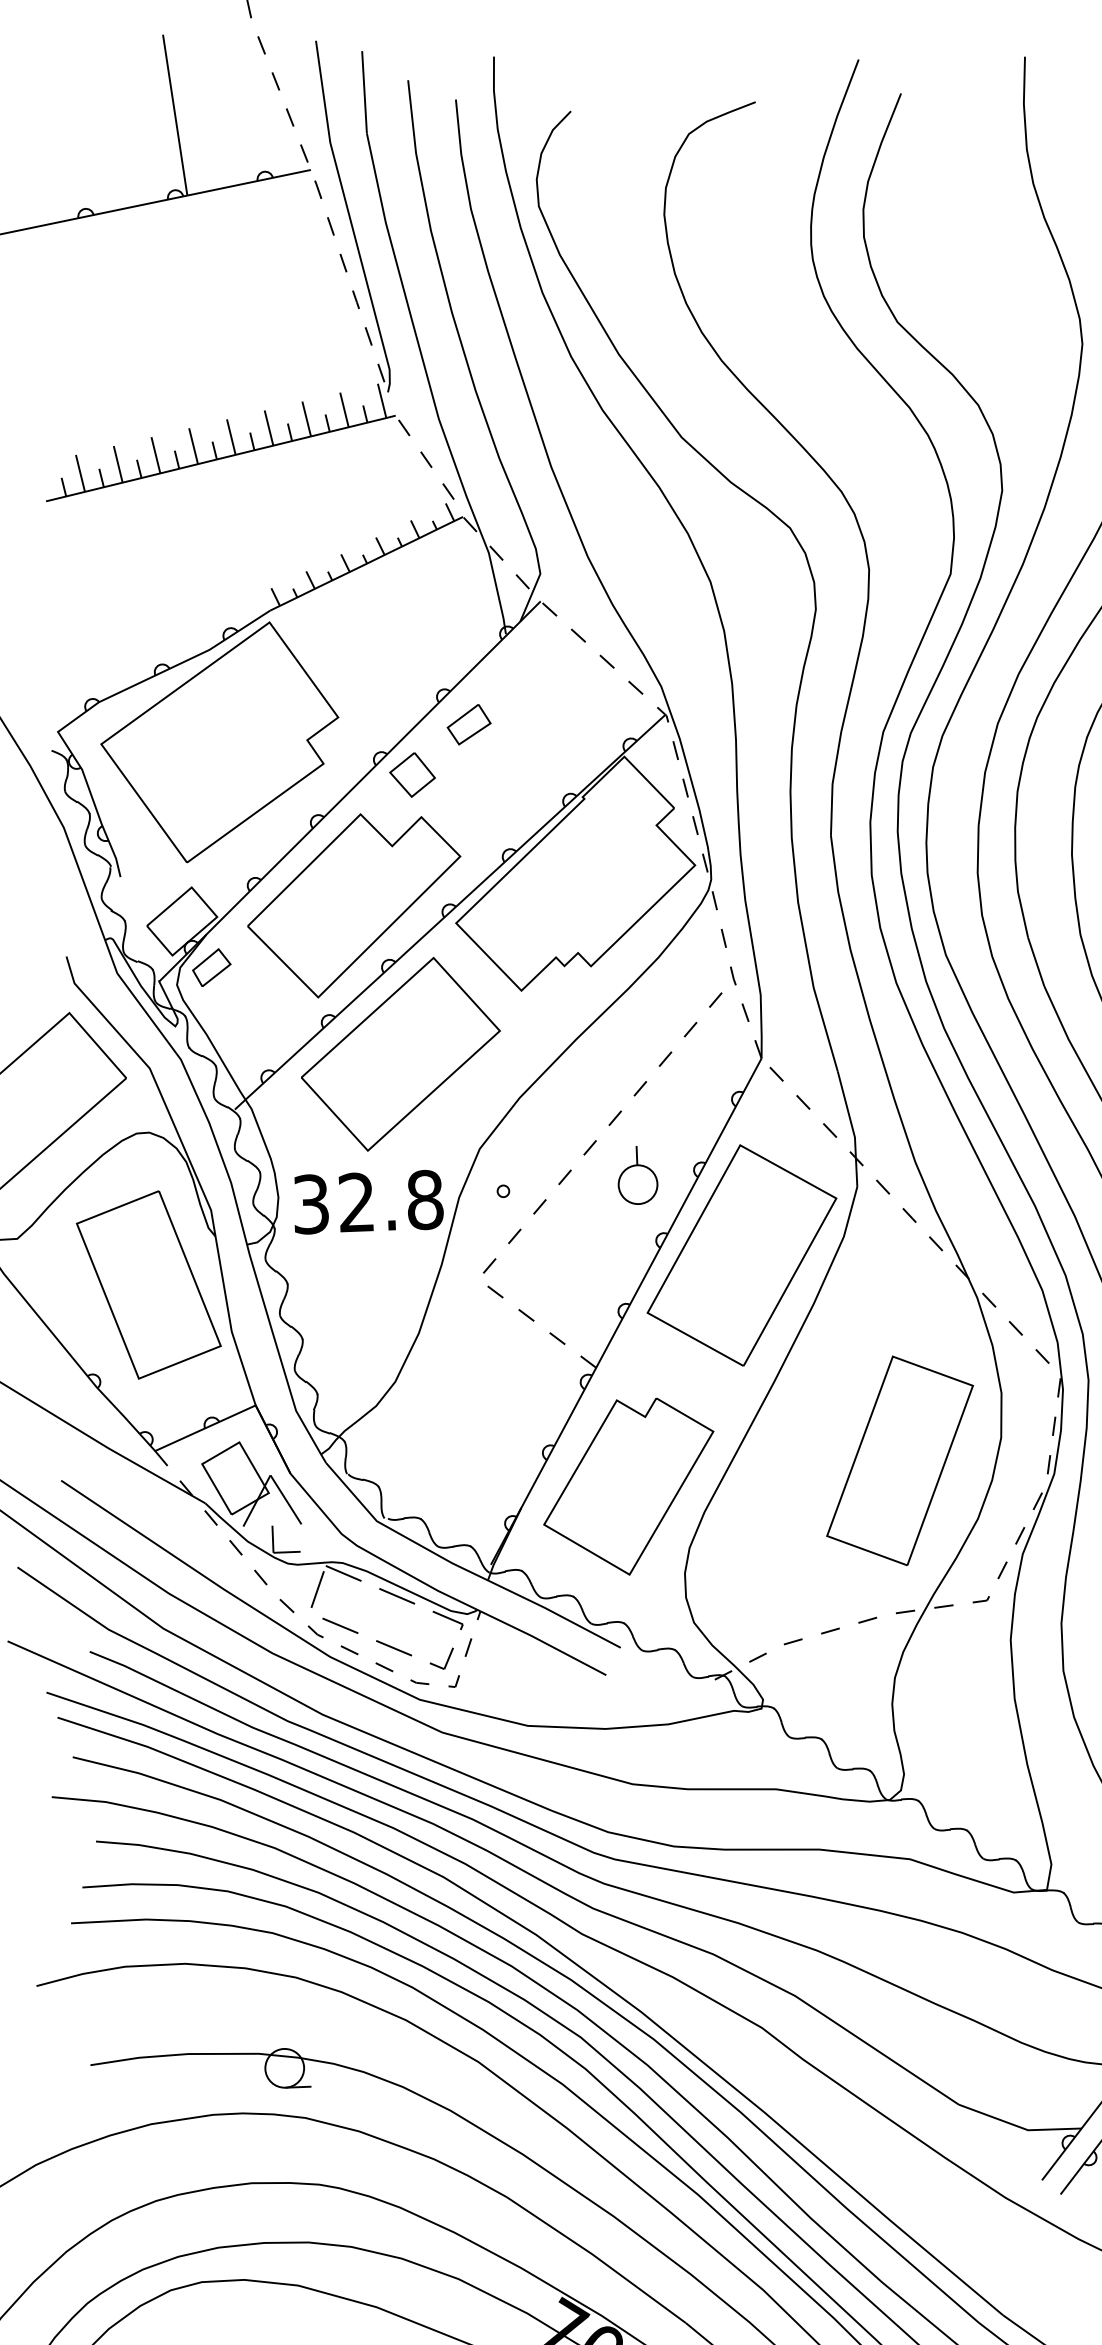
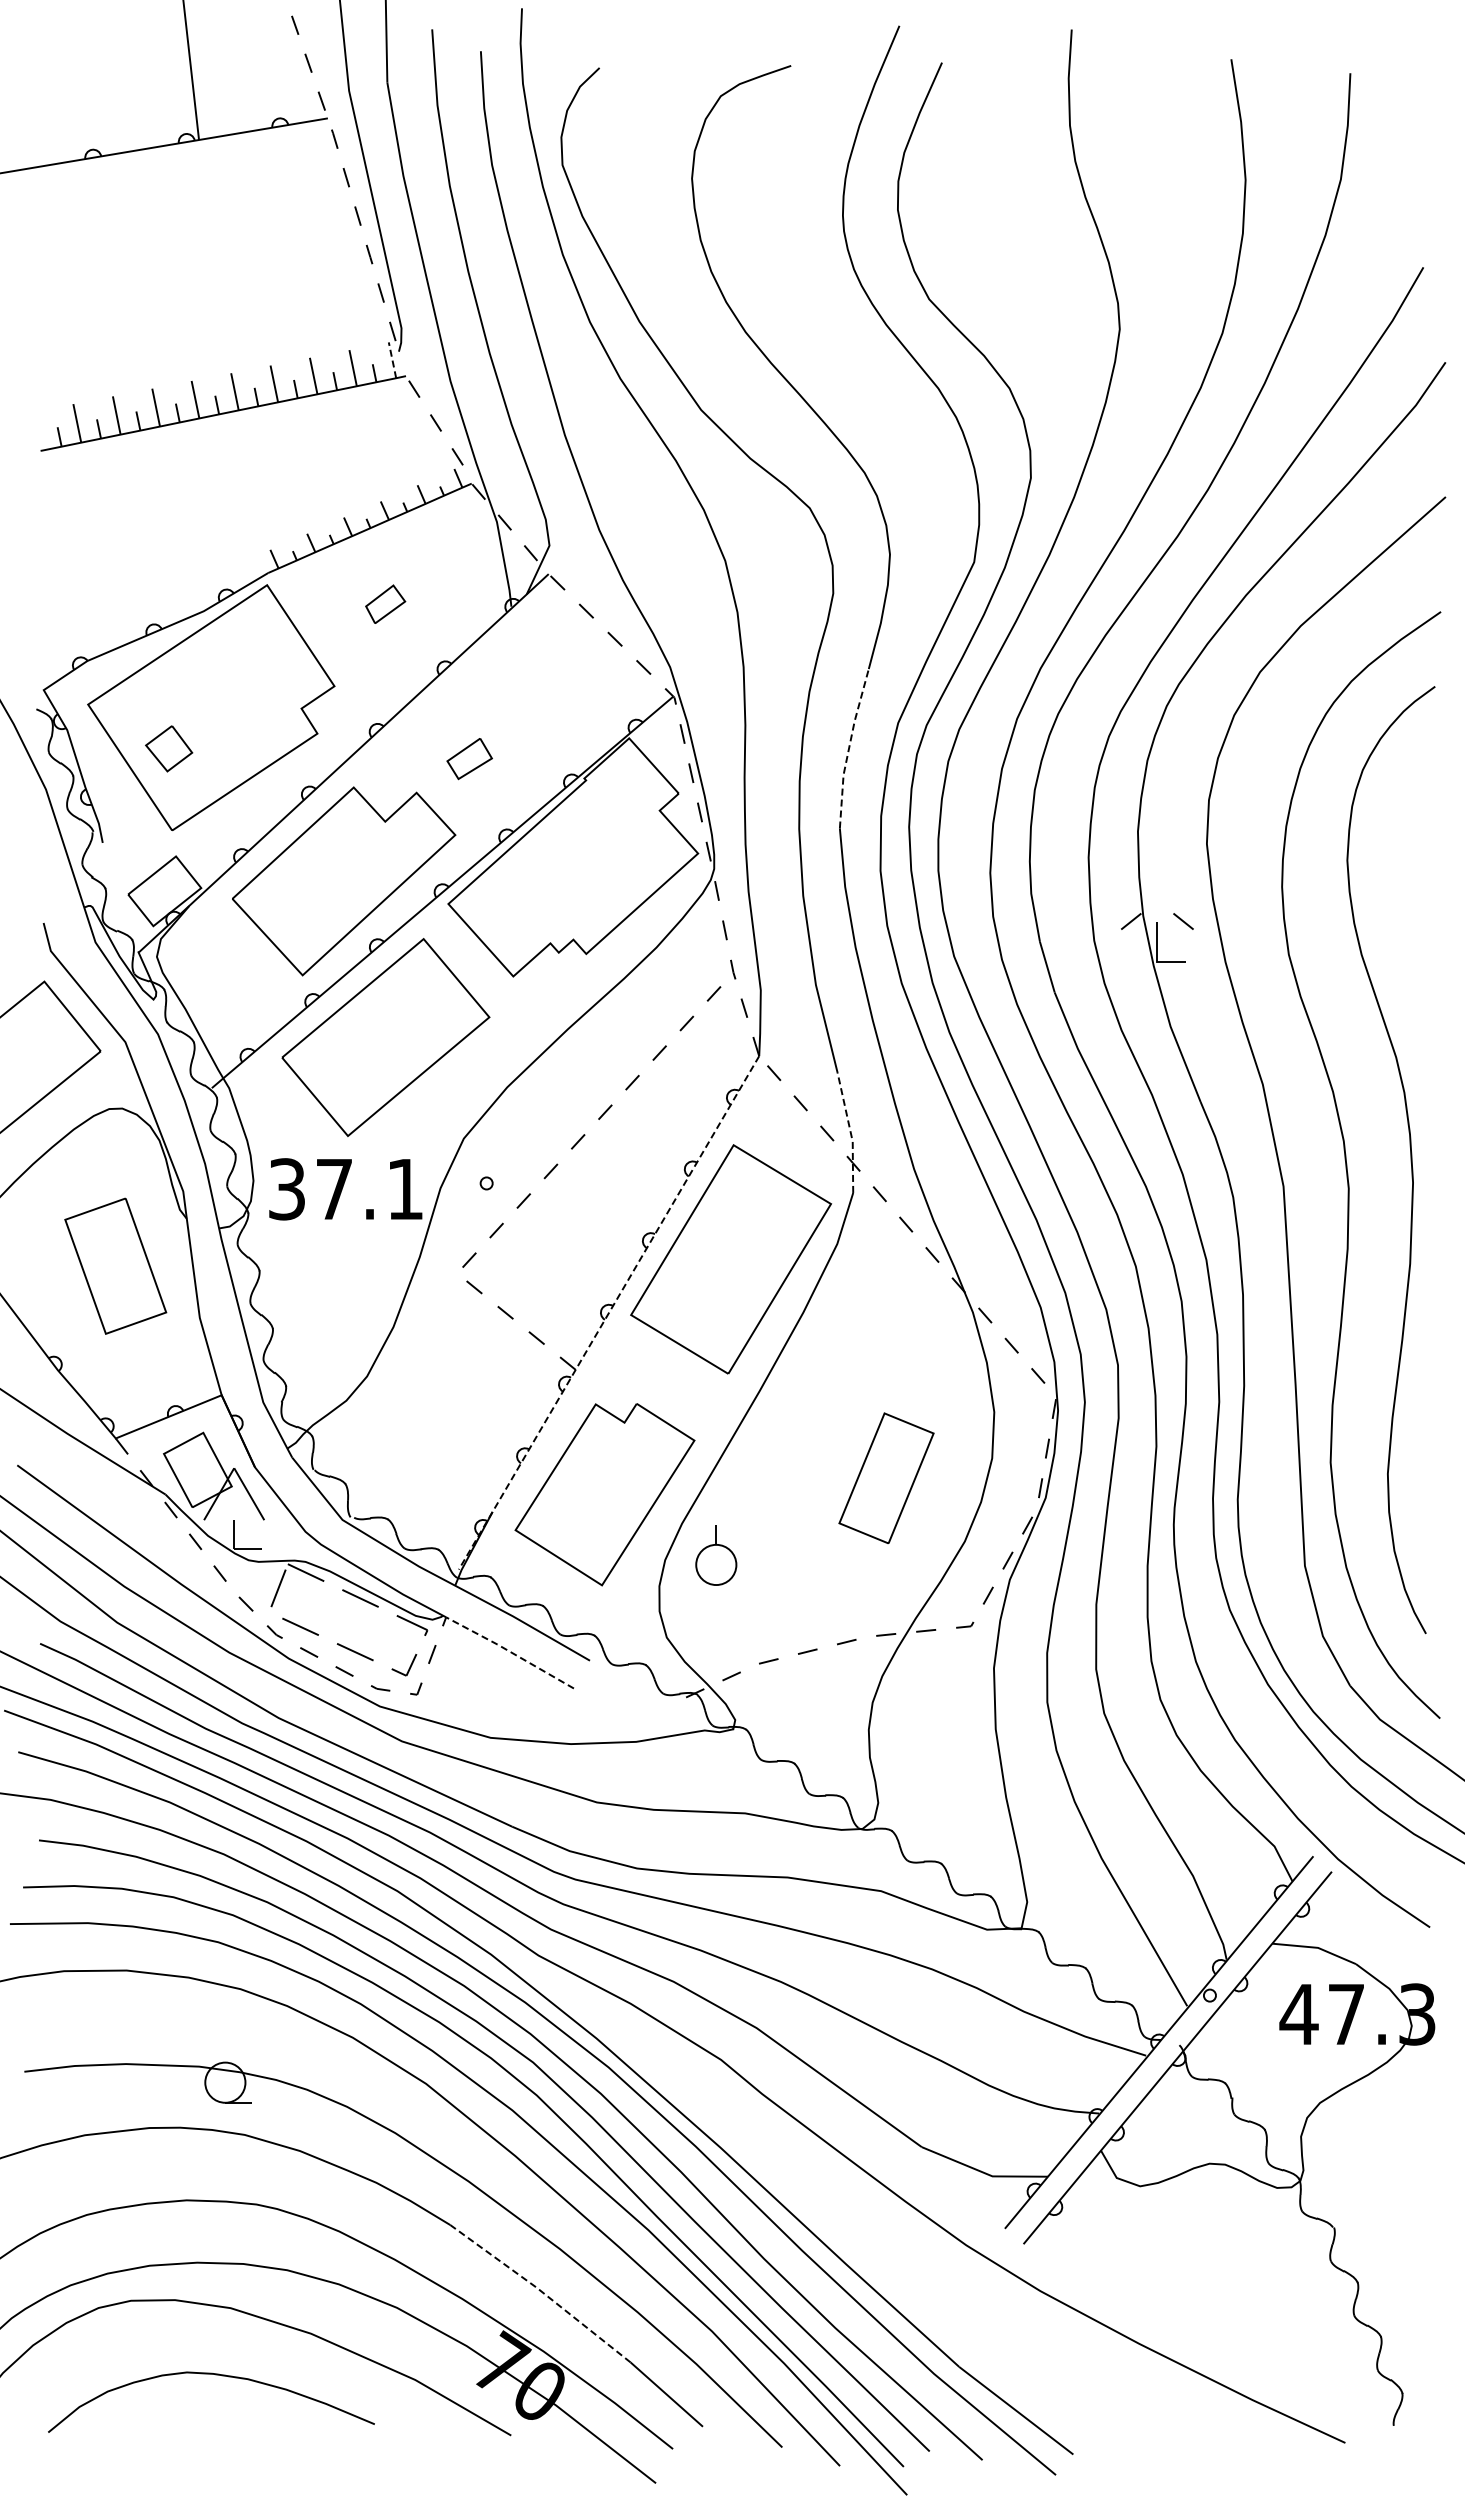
line: (382, 400) -> (392, 359), solid -> dashed
part: (468, 725) -> (469, 759), moved
line: (837, 757) -> (849, 747), solid -> dashed
part: (412, 774) -> (169, 748), moved
part: (211, 966) -> (385, 603), moved
line: (852, 1128) -> (850, 1132), solid -> dashed
part: (637, 1175) -> (716, 1555), moved
text: (391, 1201) -> (370, 1189), 32.8 -> 37.1
part: (148, 1284) -> (115, 1265), size x0.7
line: (625, 1312) -> (608, 1313), solid -> dashed
part: (900, 1461) -> (886, 1478), size x0.6
line: (542, 1641) -> (509, 1651), solid -> dashed
line: (597, 2257) -> (541, 2291), solid -> dashed

